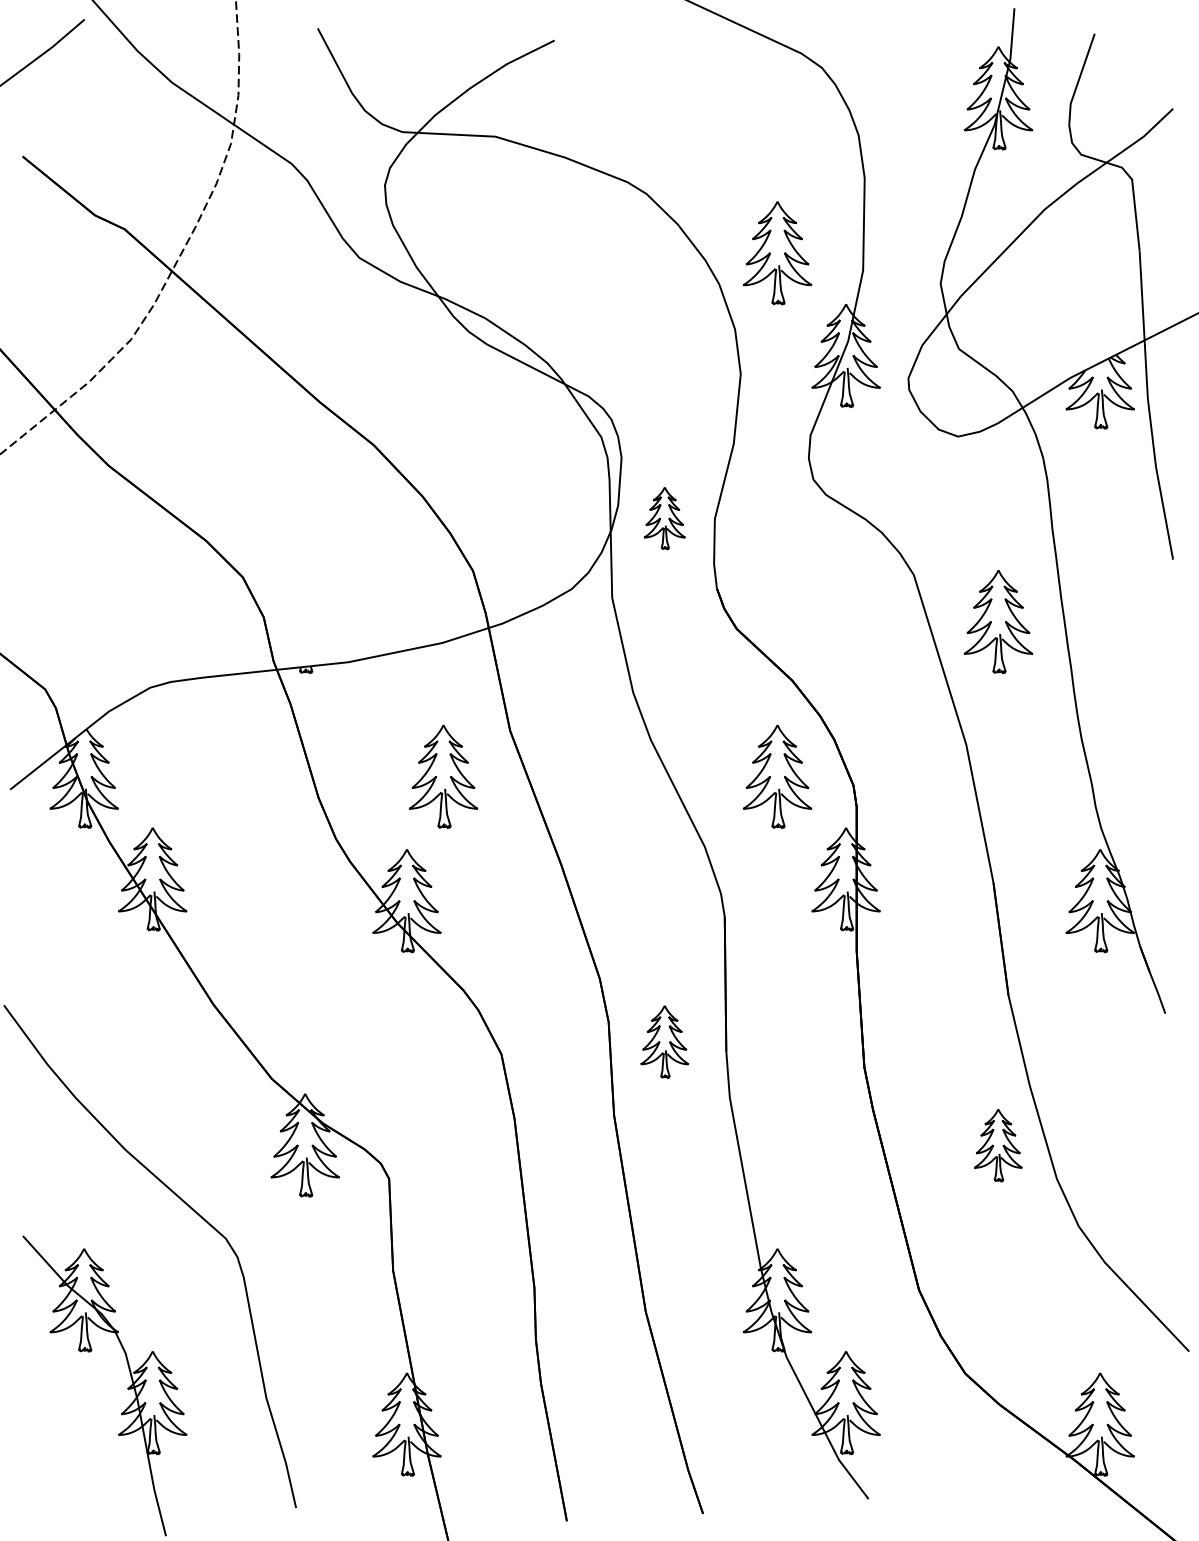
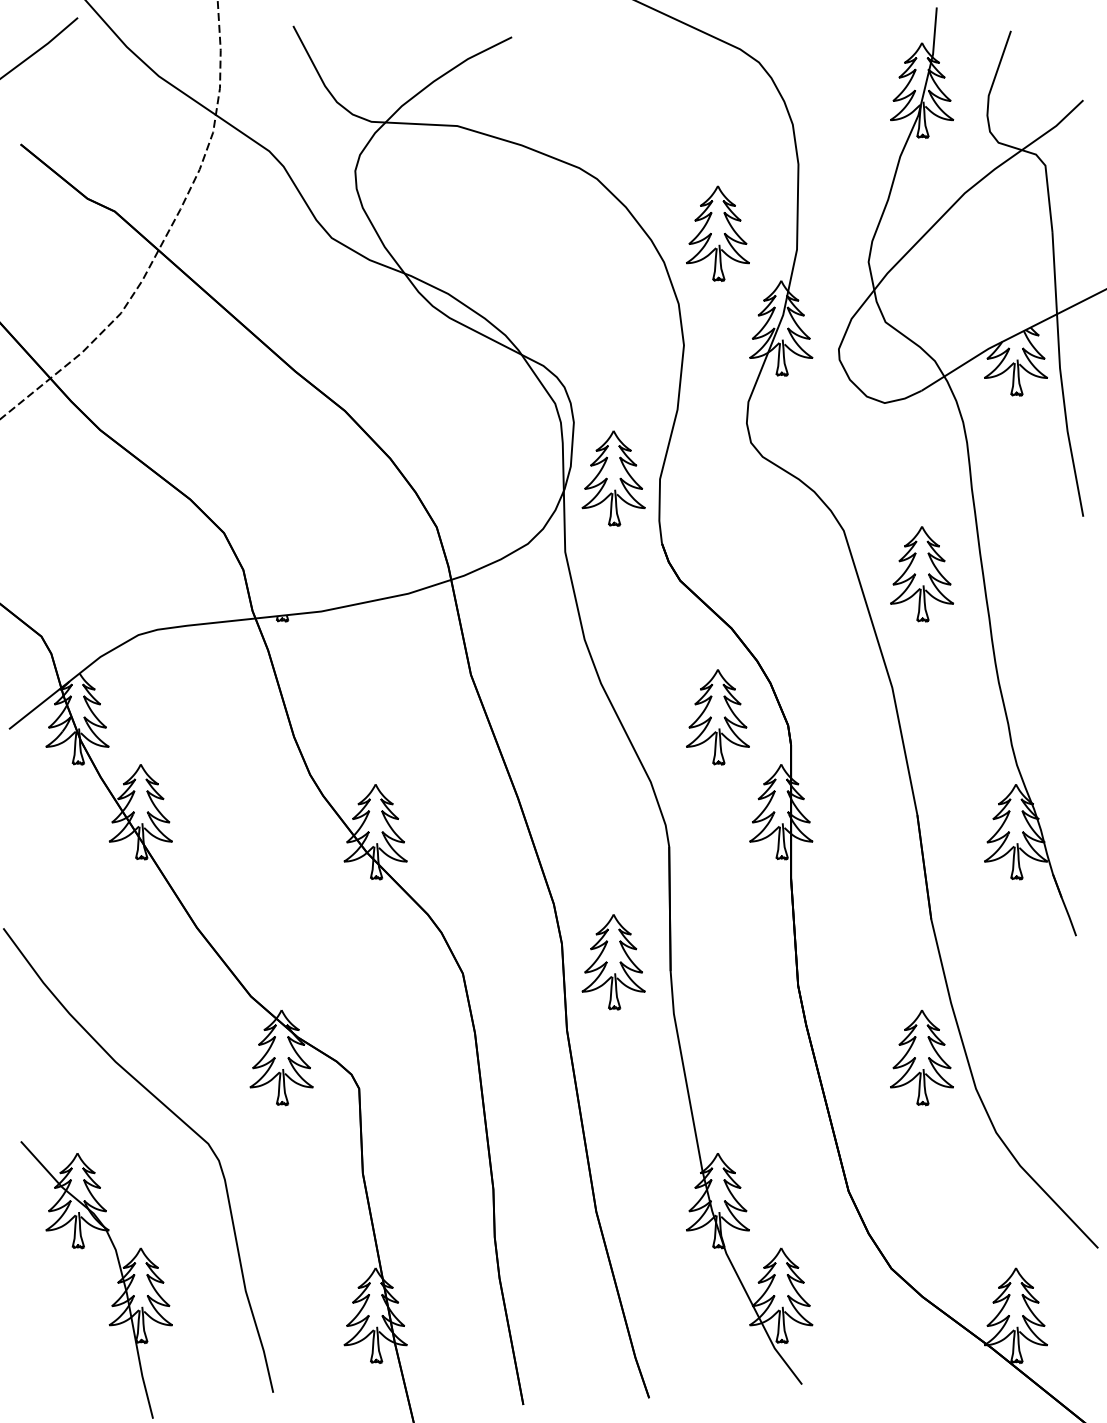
part: (664, 518) -> (613, 478), size x1.67
part: (443, 776) -> (409, 717), removed
part: (664, 1041) -> (613, 961), size x1.43
part: (997, 1145) -> (921, 1057), size x1.43

